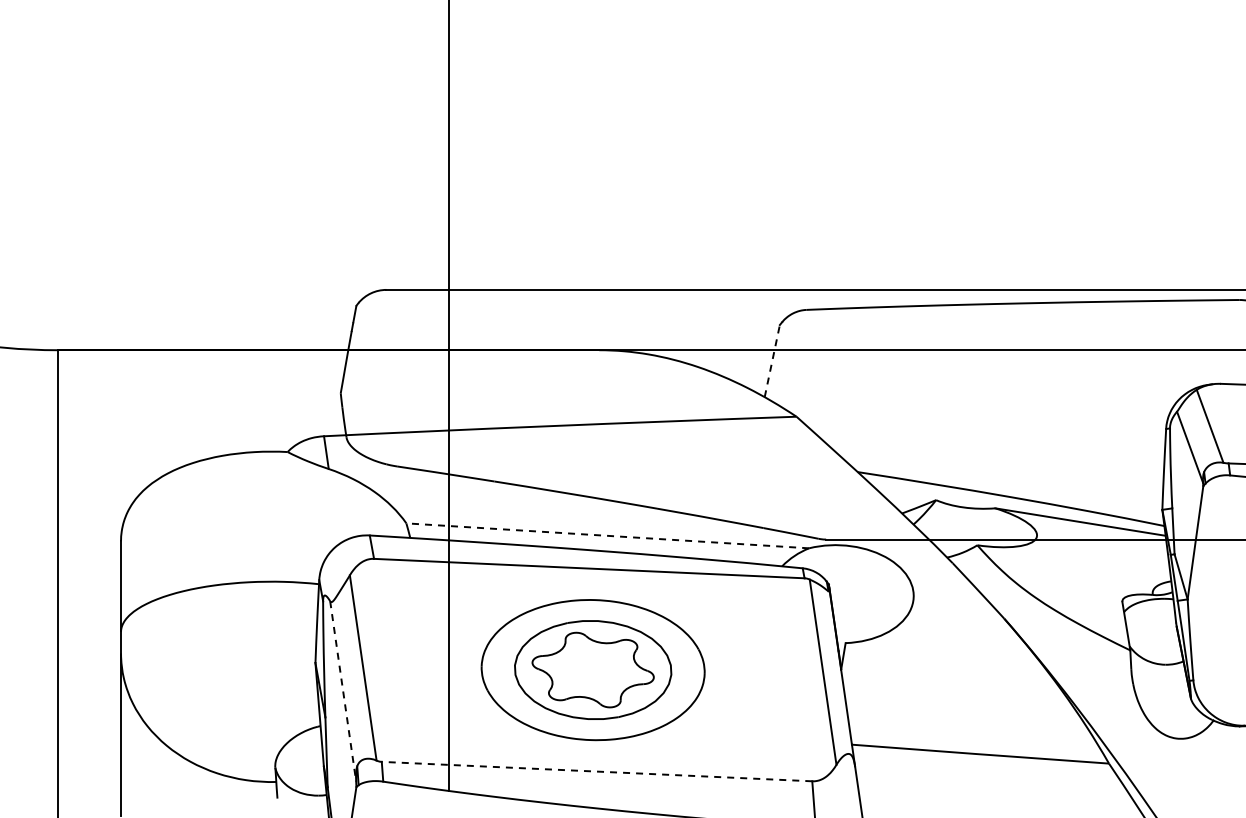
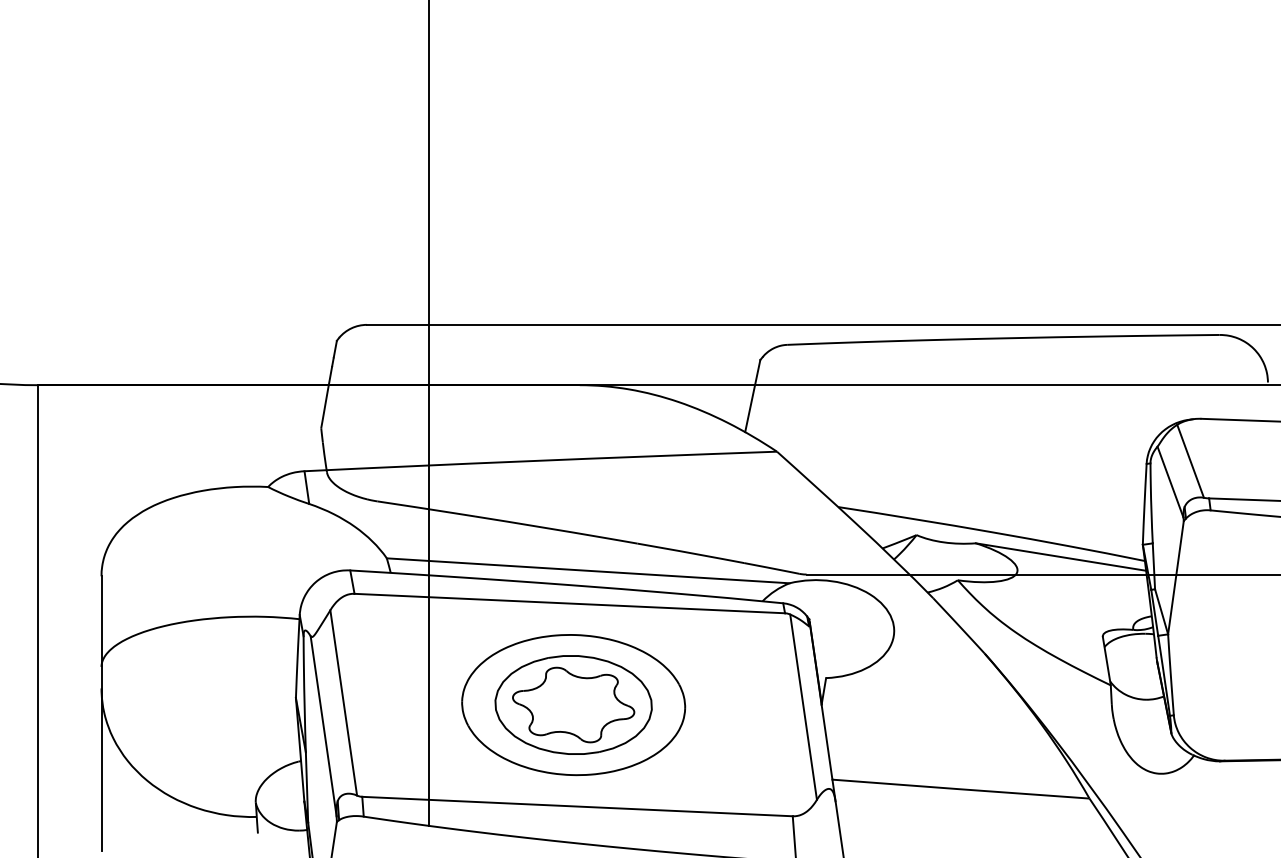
line: (772, 361) -> (752, 396), dashed -> solid
line: (608, 535) -> (588, 570), dashed -> solid
line: (343, 691) -> (323, 726), dashed -> solid
line: (597, 771) -> (577, 806), dashed -> solid

